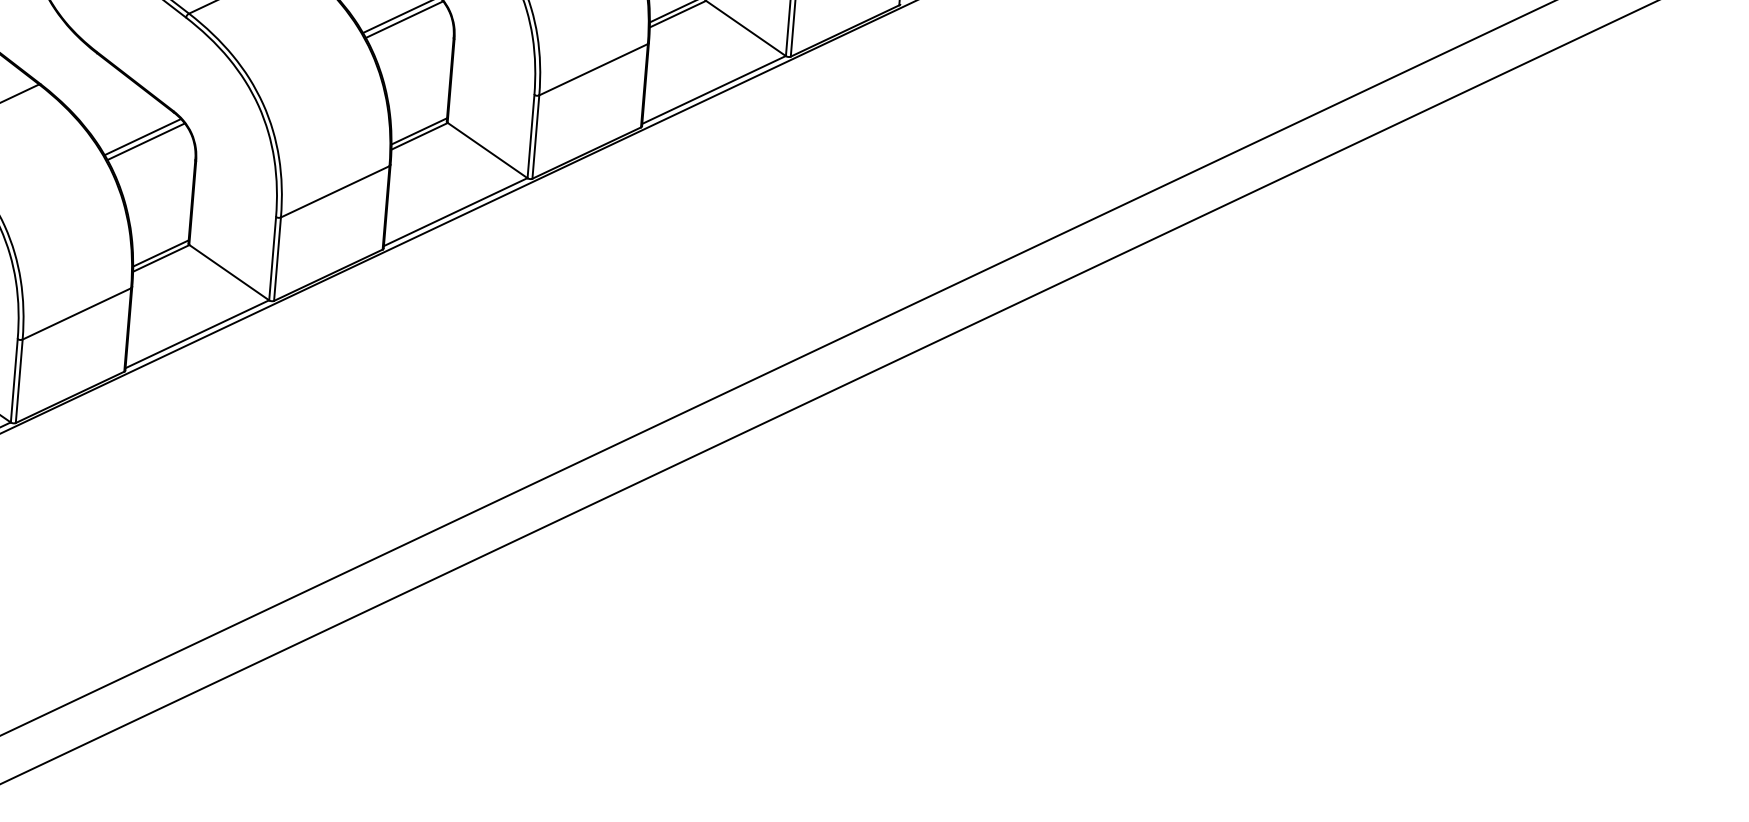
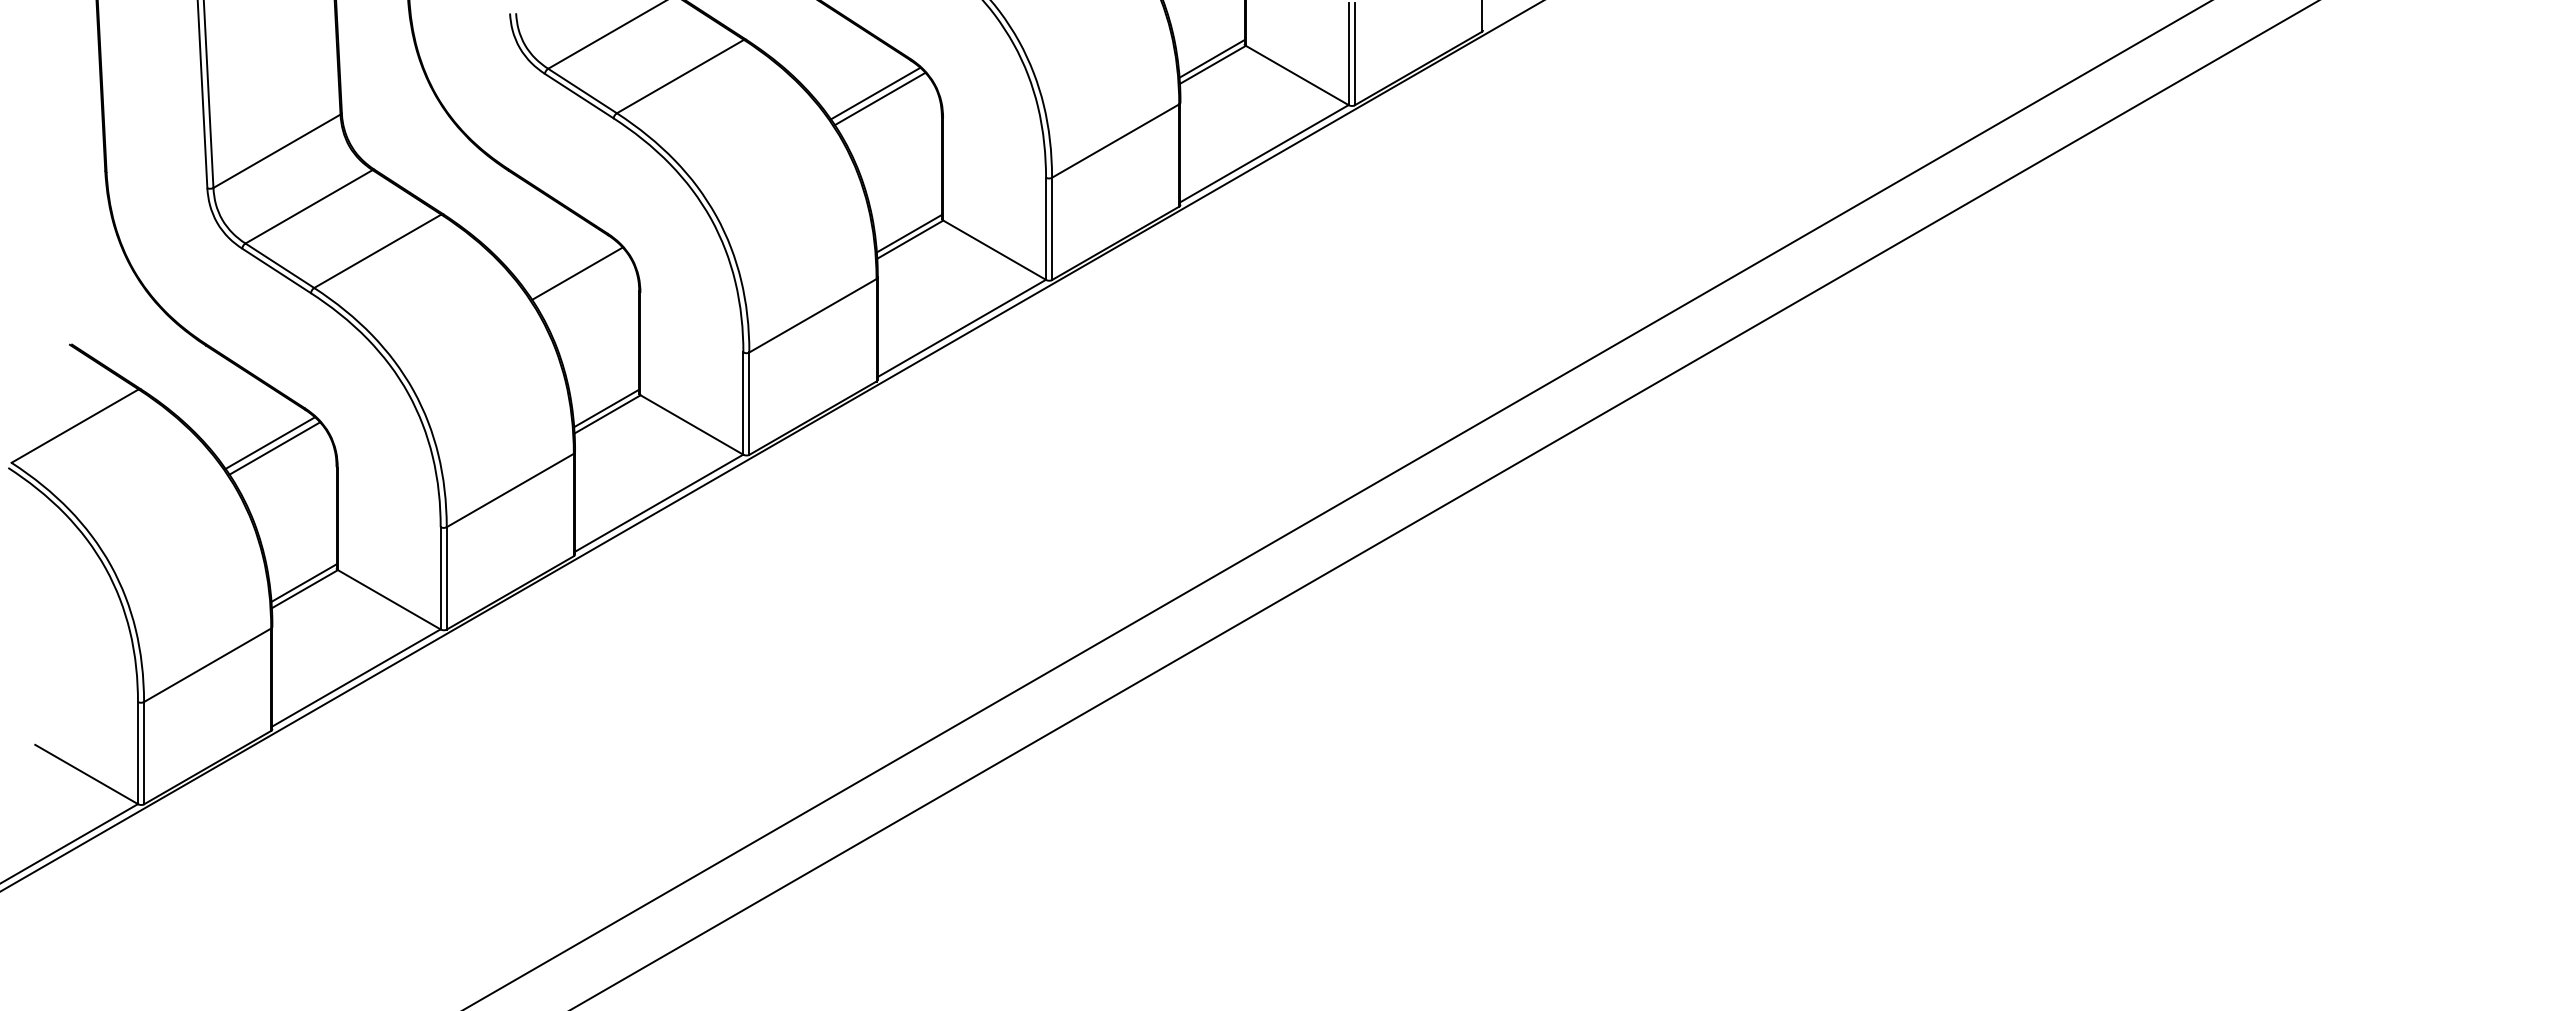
line: (142, 137) -> (572, 268), removed

